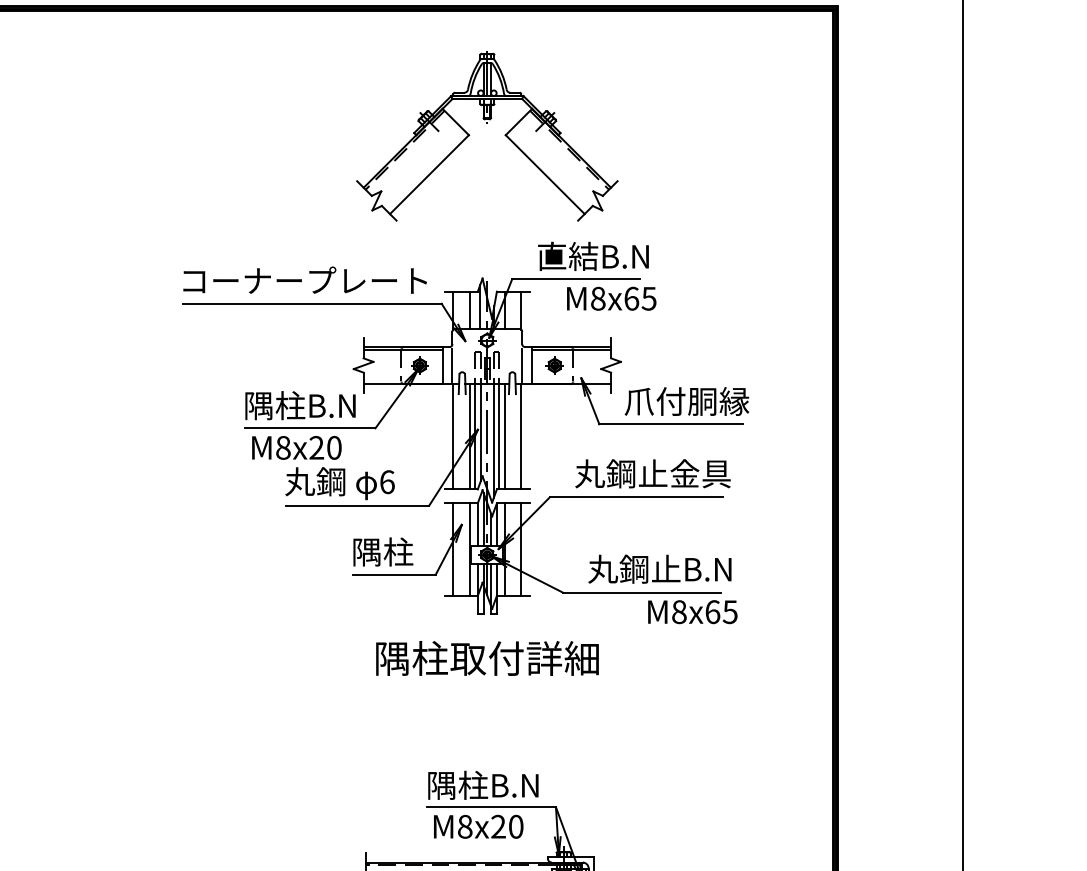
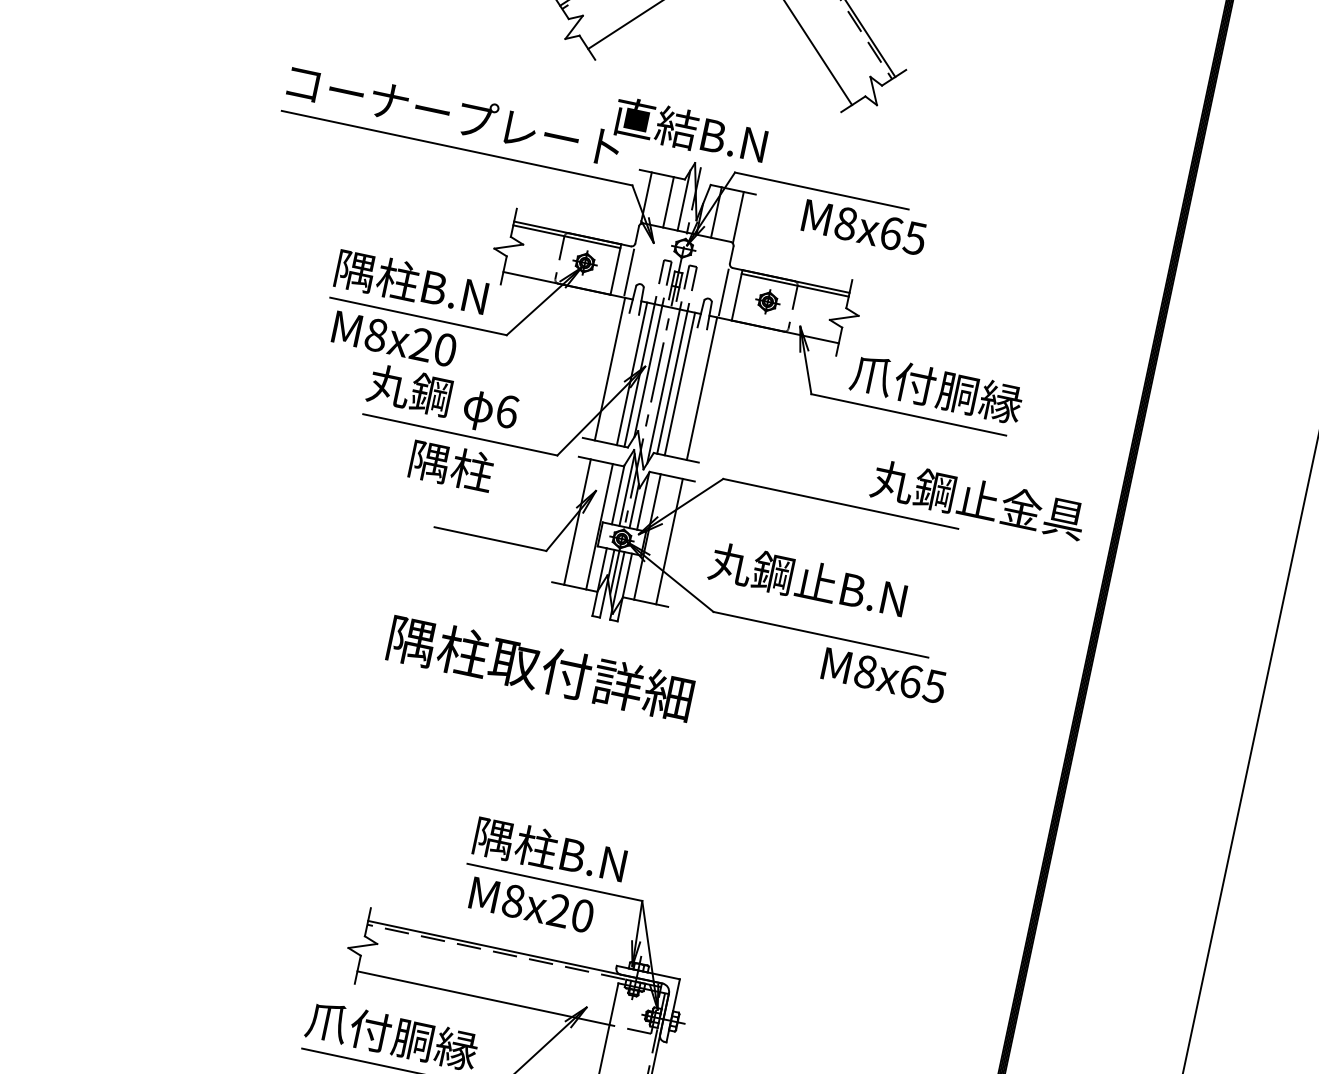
text: (593, 255) -> (690, 129), moved
text: (652, 473) -> (977, 499), moved
text: (383, 551) -> (452, 465), moved
text: (659, 568) -> (807, 579), moved
text: (487, 658) -> (540, 668), moved

